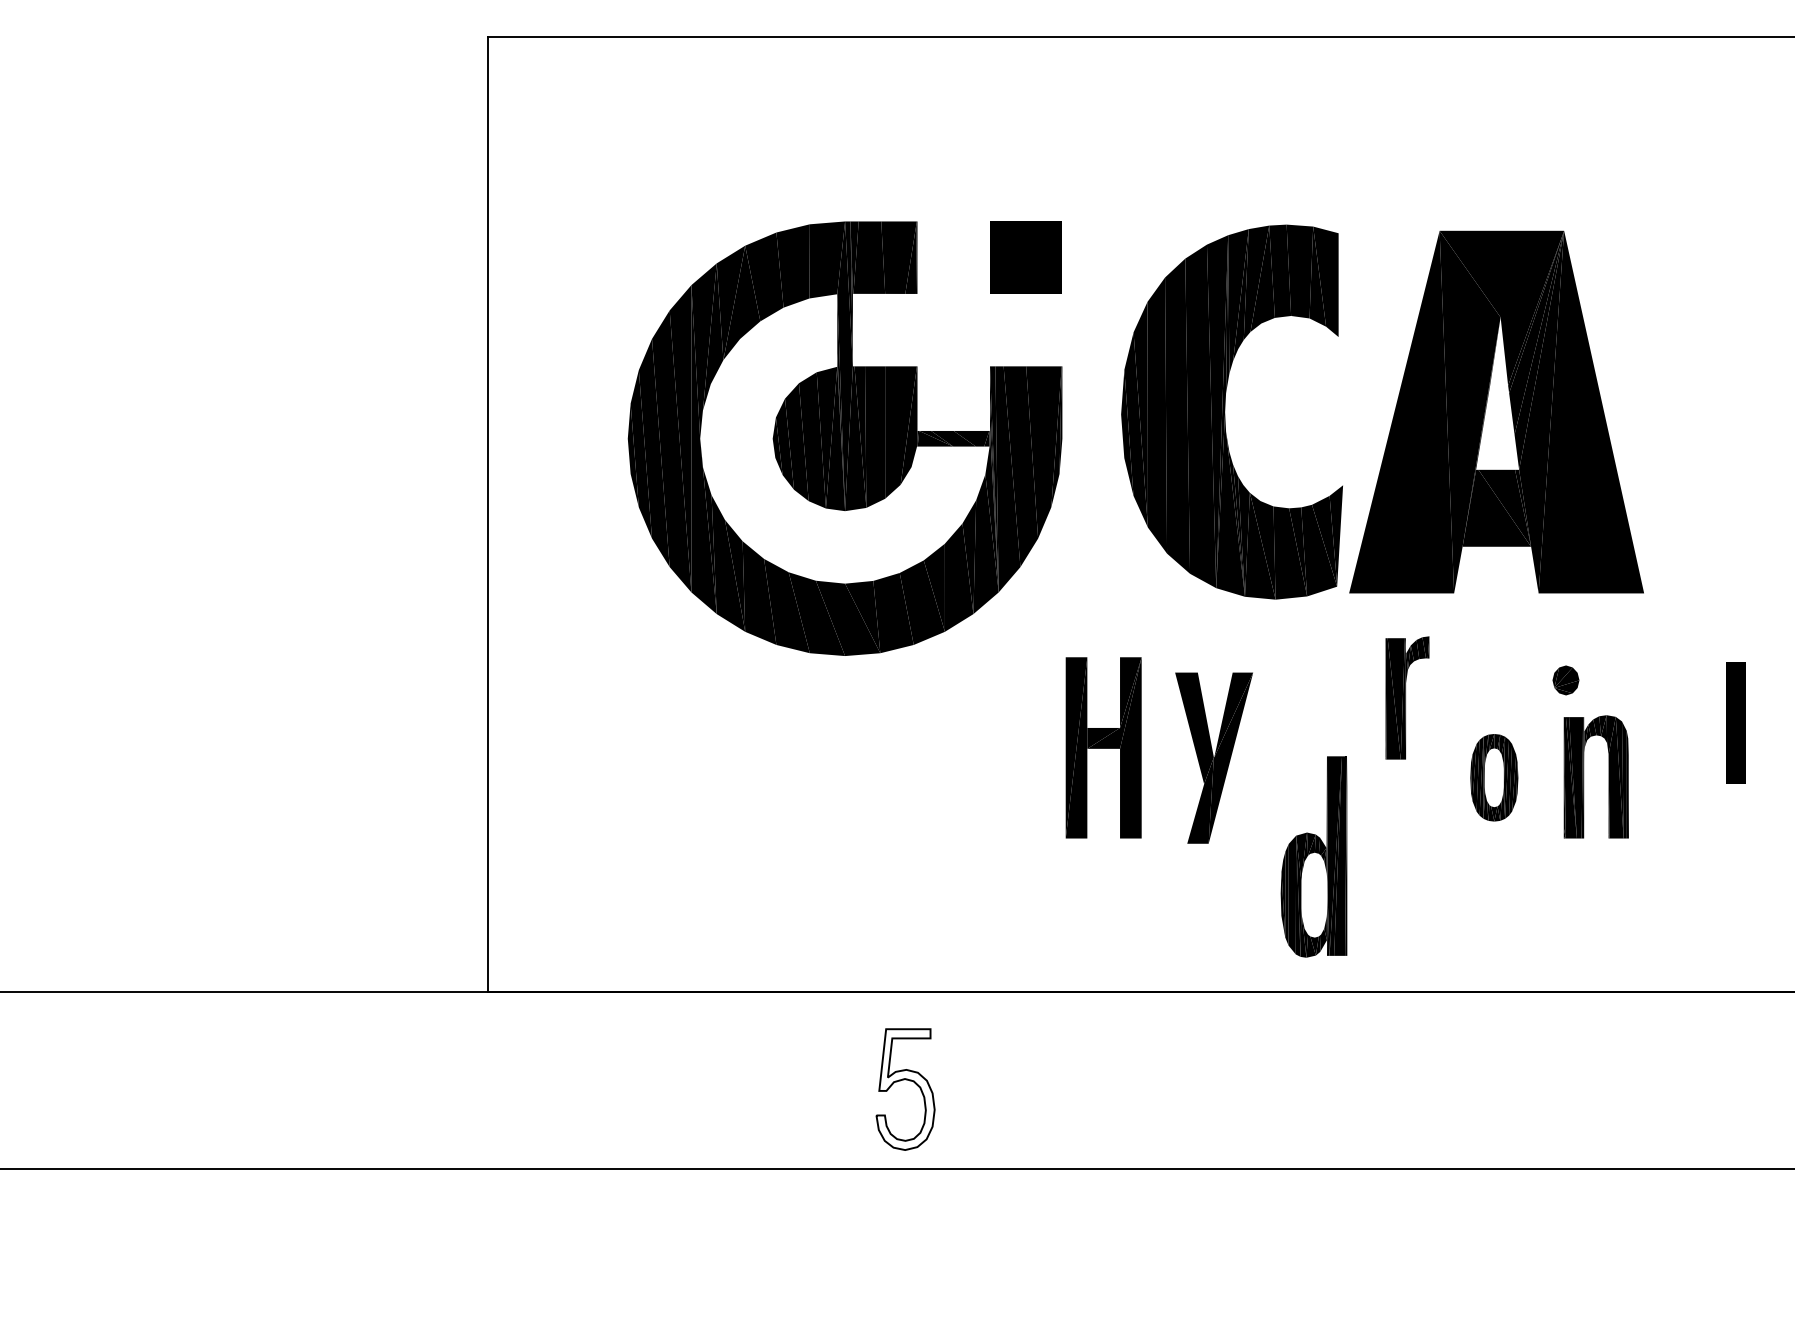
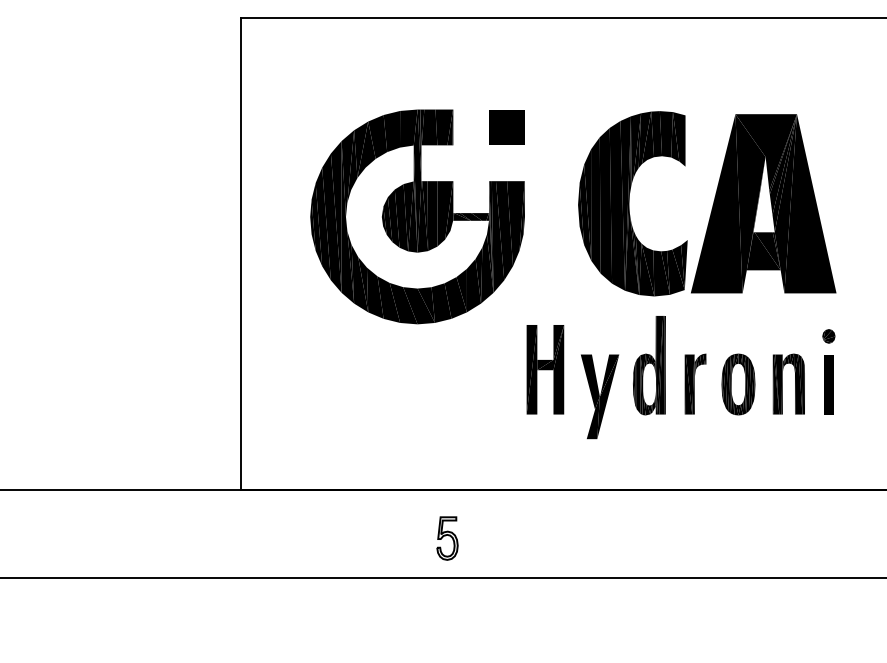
part: (1383, 411) -> (707, 203), moved
part: (1565, 680) -> (828, 336), moved
part: (1407, 696) -> (695, 383), moved
part: (1735, 723) -> (828, 384), moved
part: (1215, 757) -> (600, 396), moved
part: (1494, 777) -> (738, 384), size x1.43
part: (1314, 856) -> (649, 365), moved
part: (905, 1089) -> (447, 538), size x0.71

